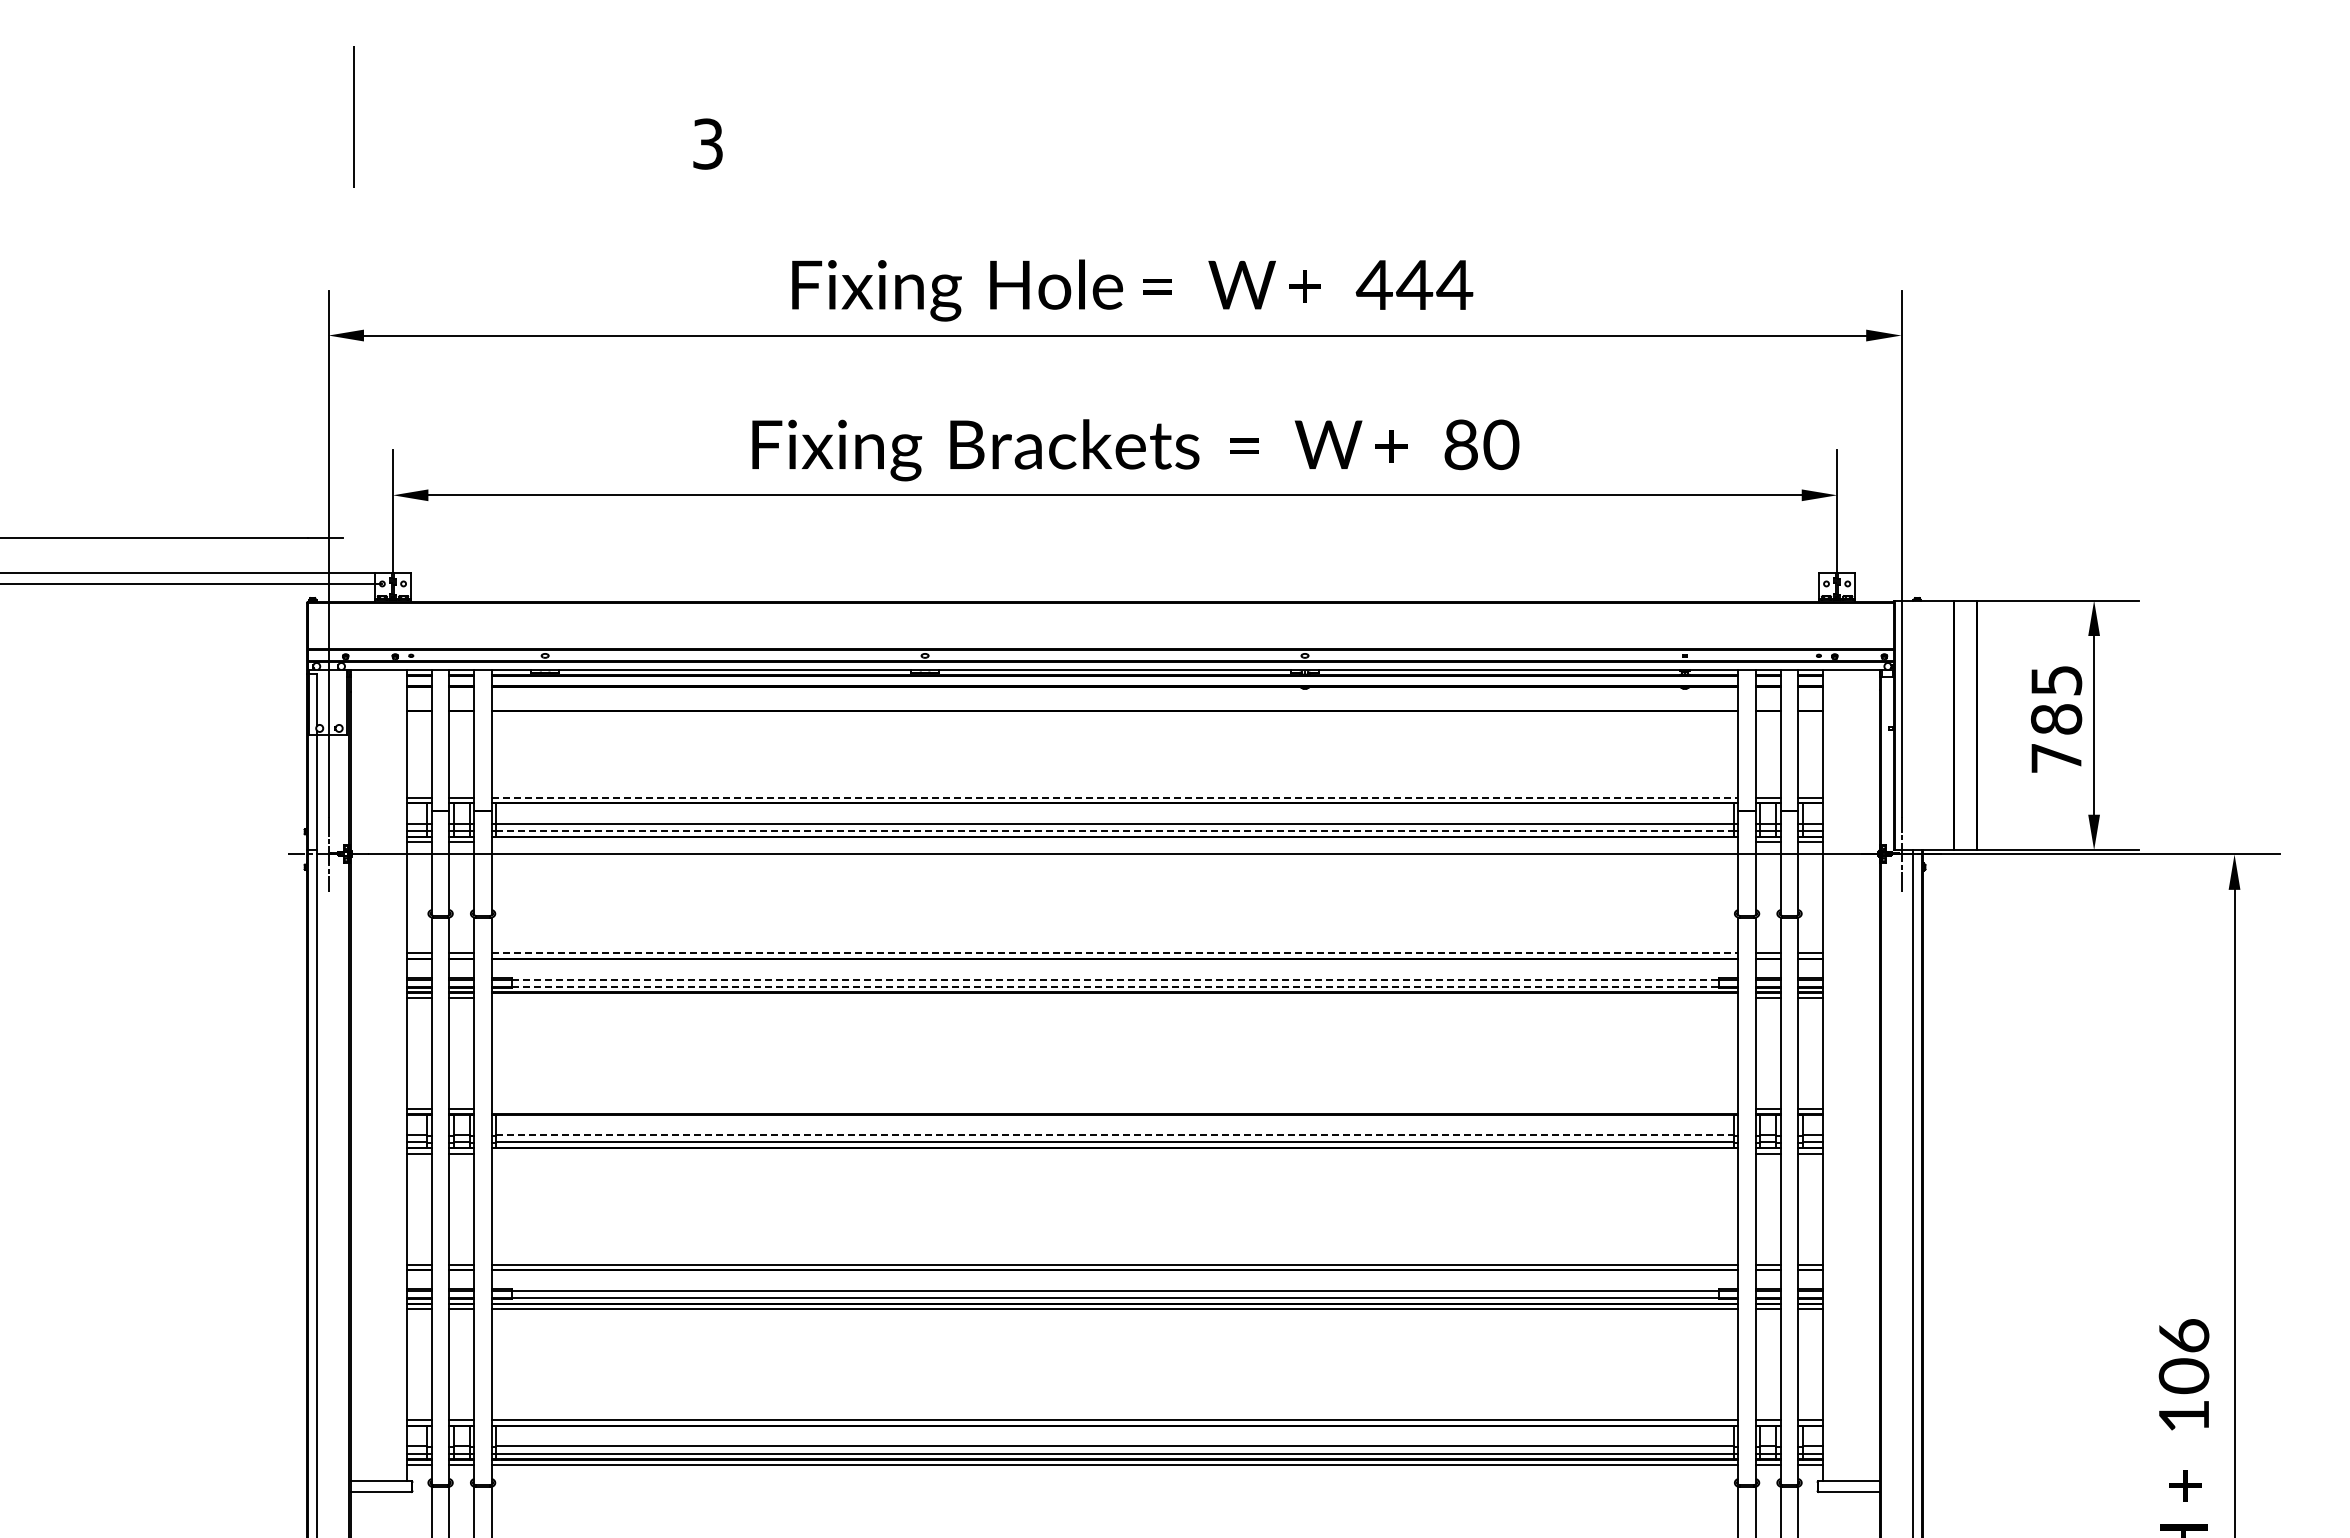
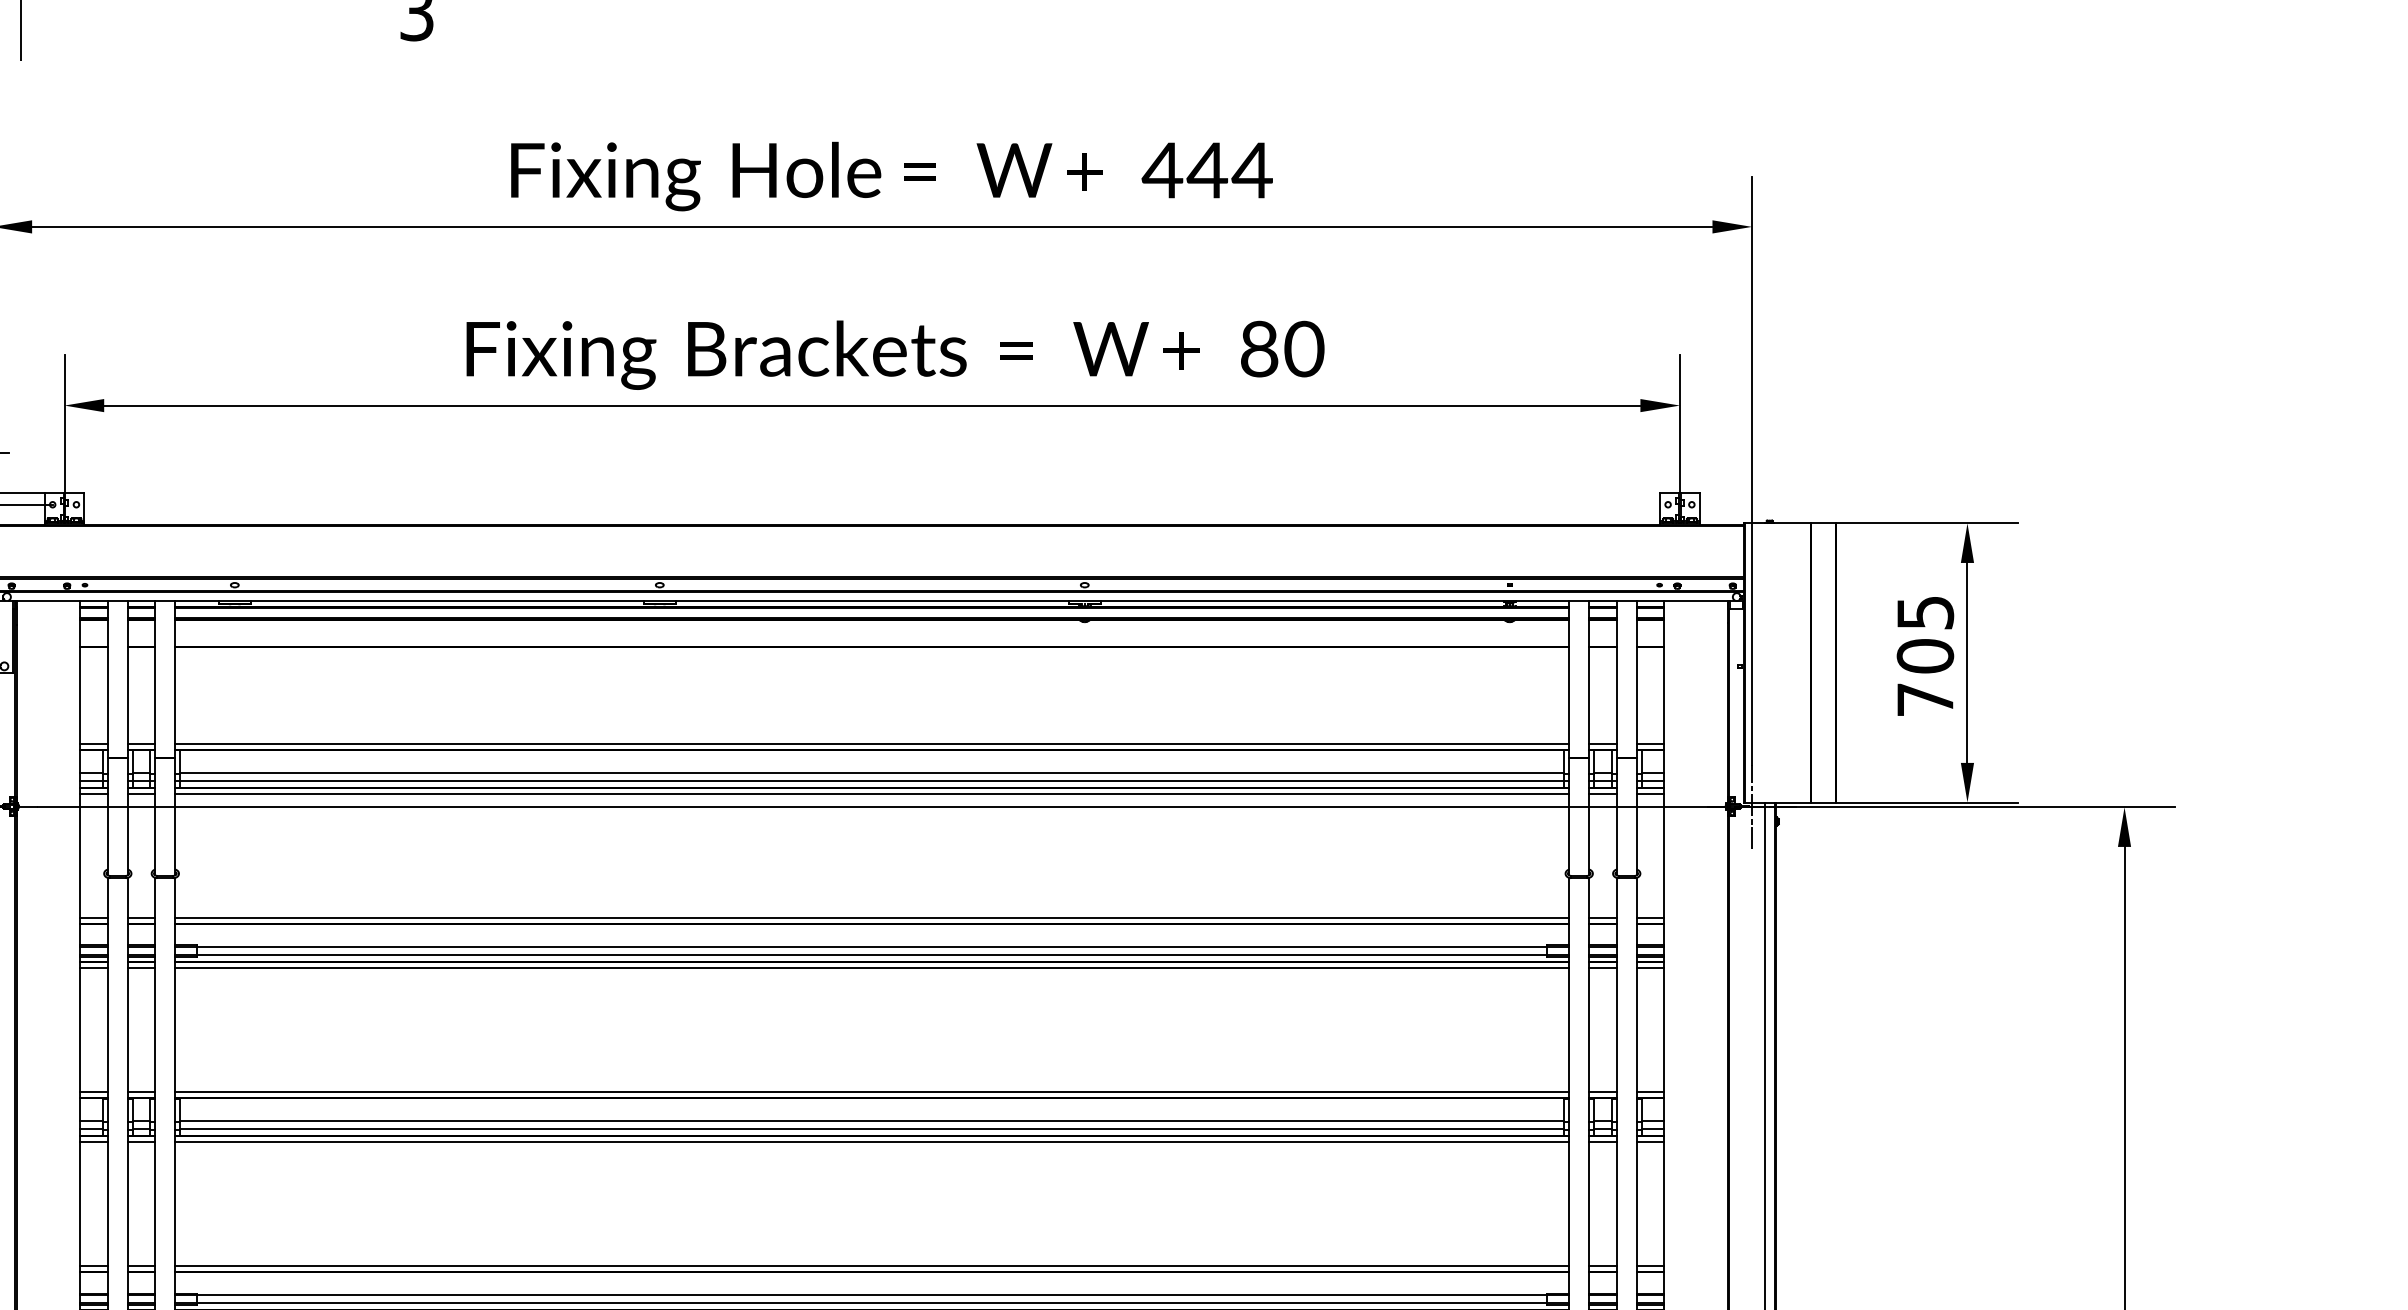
text: (2056, 719) -> (1925, 656), 785 -> 705
line: (1115, 797) -> (872, 743), dashed -> solid
line: (1115, 830) -> (872, 780), dashed -> solid
line: (1114, 842) -> (871, 793), added
line: (1115, 953) -> (872, 918), dashed -> solid
line: (1115, 979) -> (872, 947), dashed -> solid
line: (1115, 986) -> (872, 955), dashed -> solid
line: (1114, 997) -> (871, 967), added
line: (1114, 1109) -> (871, 1092), added
line: (1115, 1135) -> (872, 1121), dashed -> solid
line: (1114, 1153) -> (871, 1141), added

